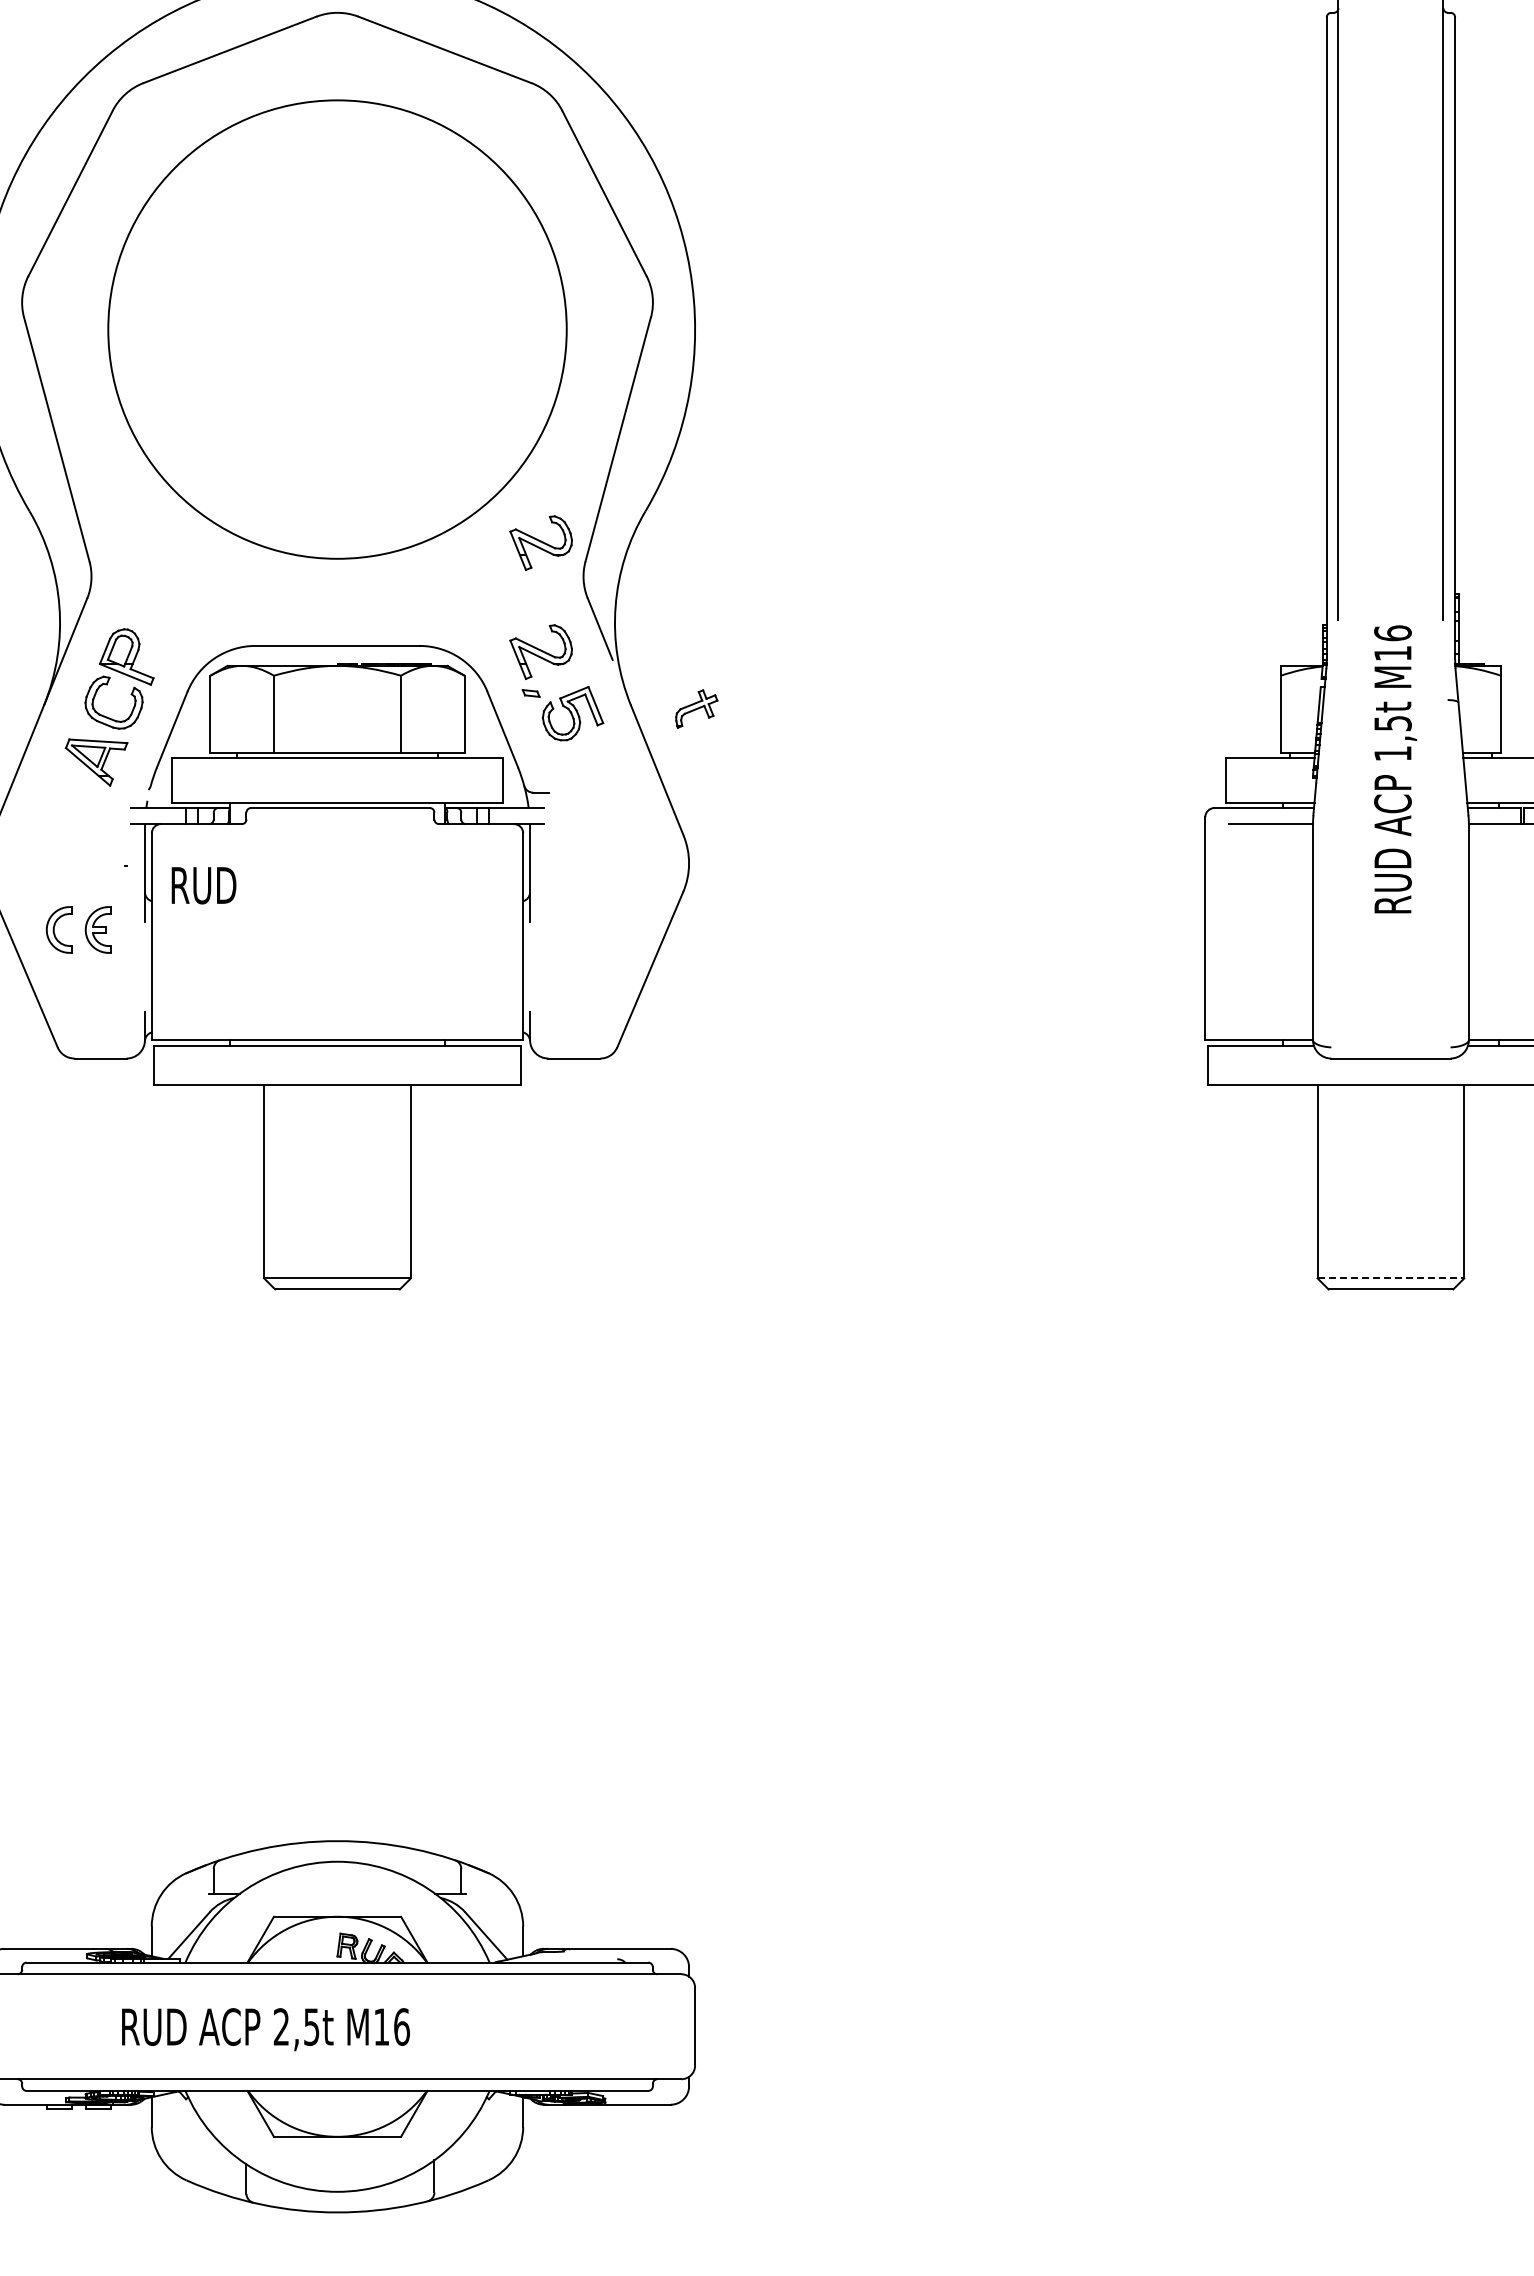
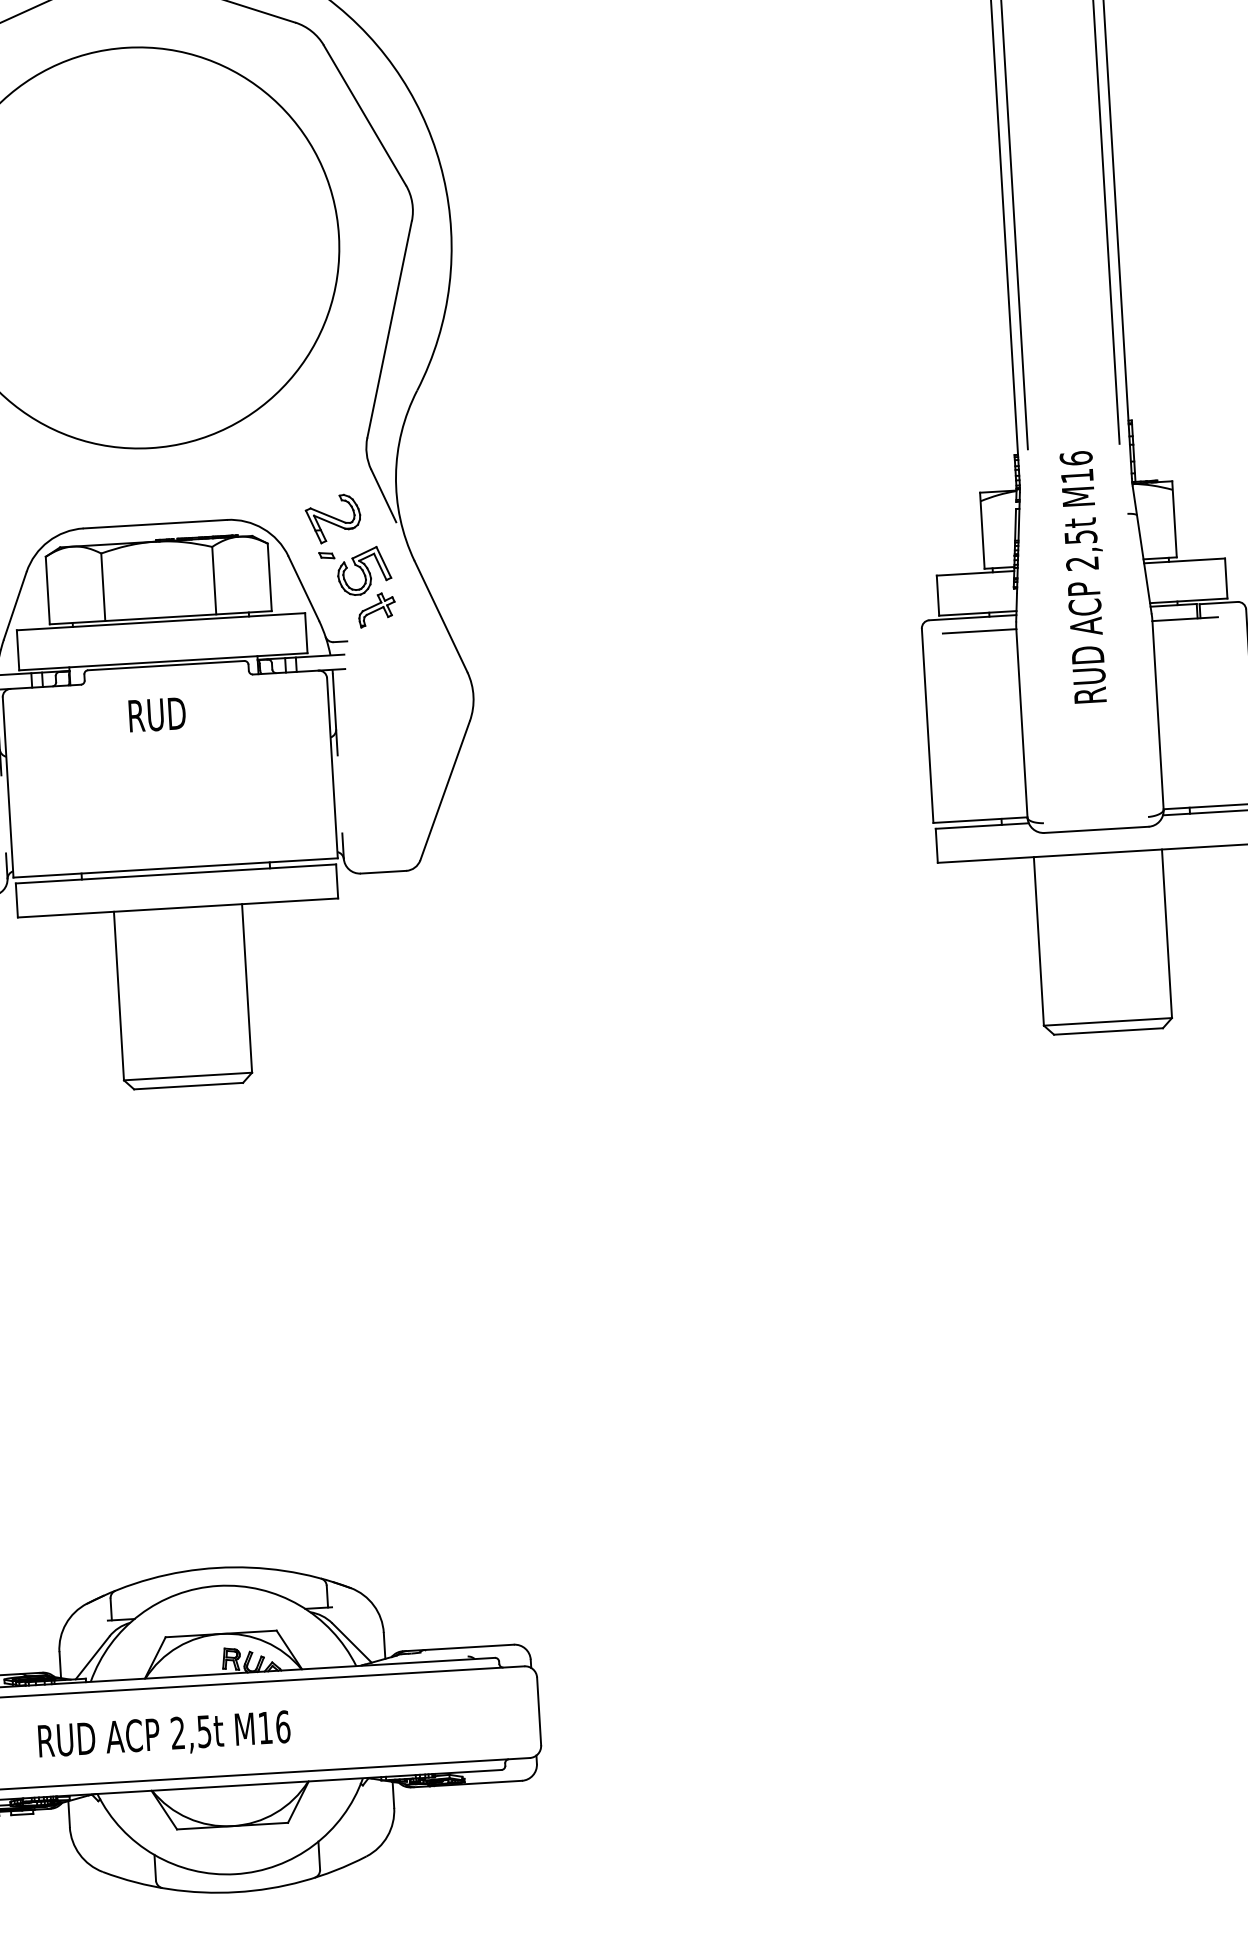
part: (540, 542) -> (327, 423), removed
part: (696, 708) -> (376, 609), moved
text: (1392, 753) -> (1082, 563), 1,5t -> 2,5t
text: (203, 885) -> (156, 714), moved
line: (1391, 1278) -> (1108, 1021), dashed -> solid

